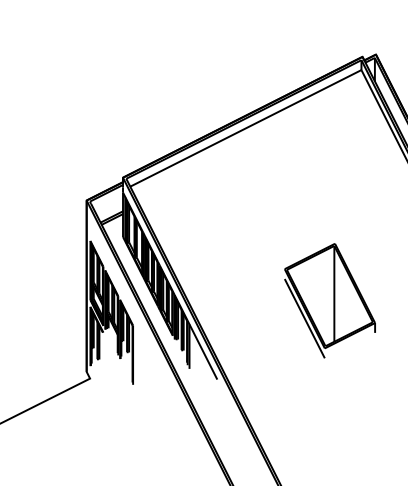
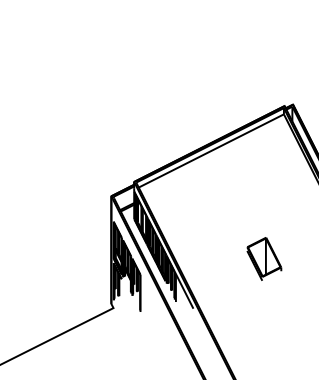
part: (330, 299) -> (264, 258), size x0.6

